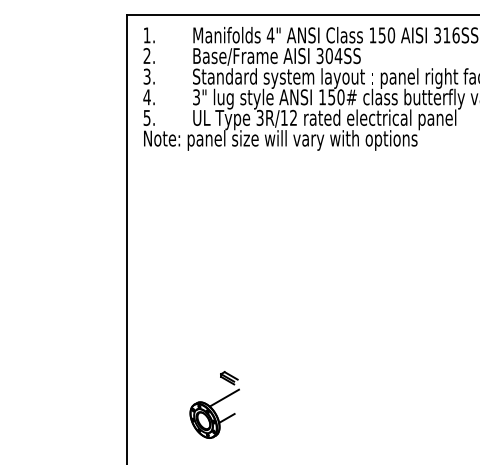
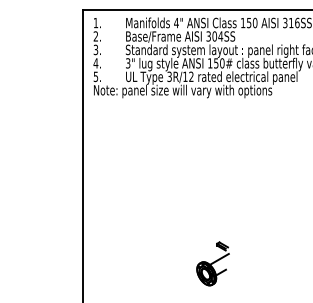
part: (213, 404) -> (212, 263), moved

